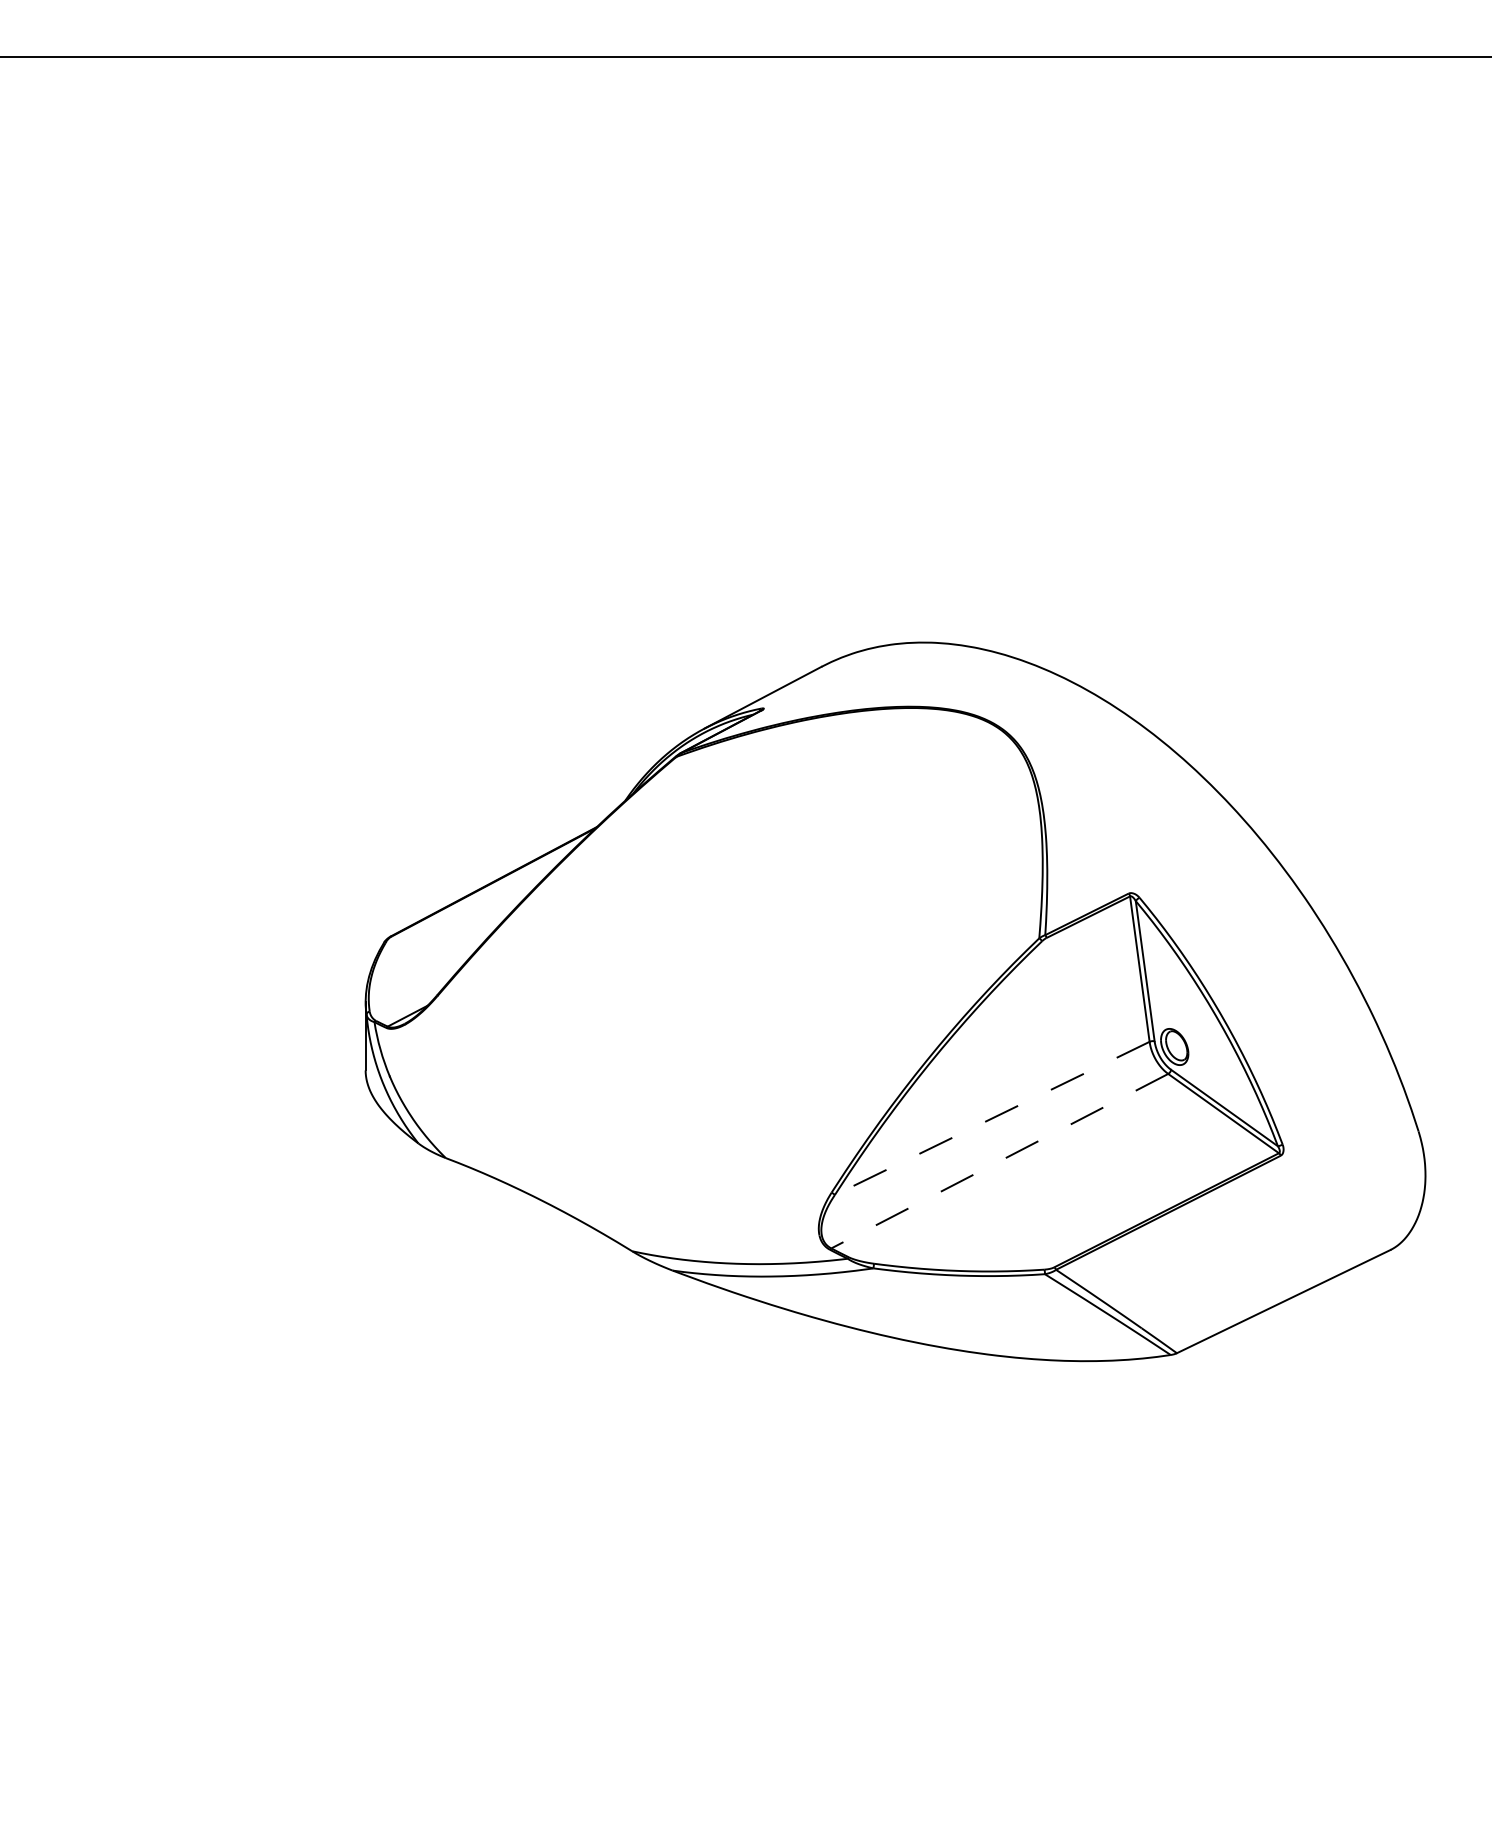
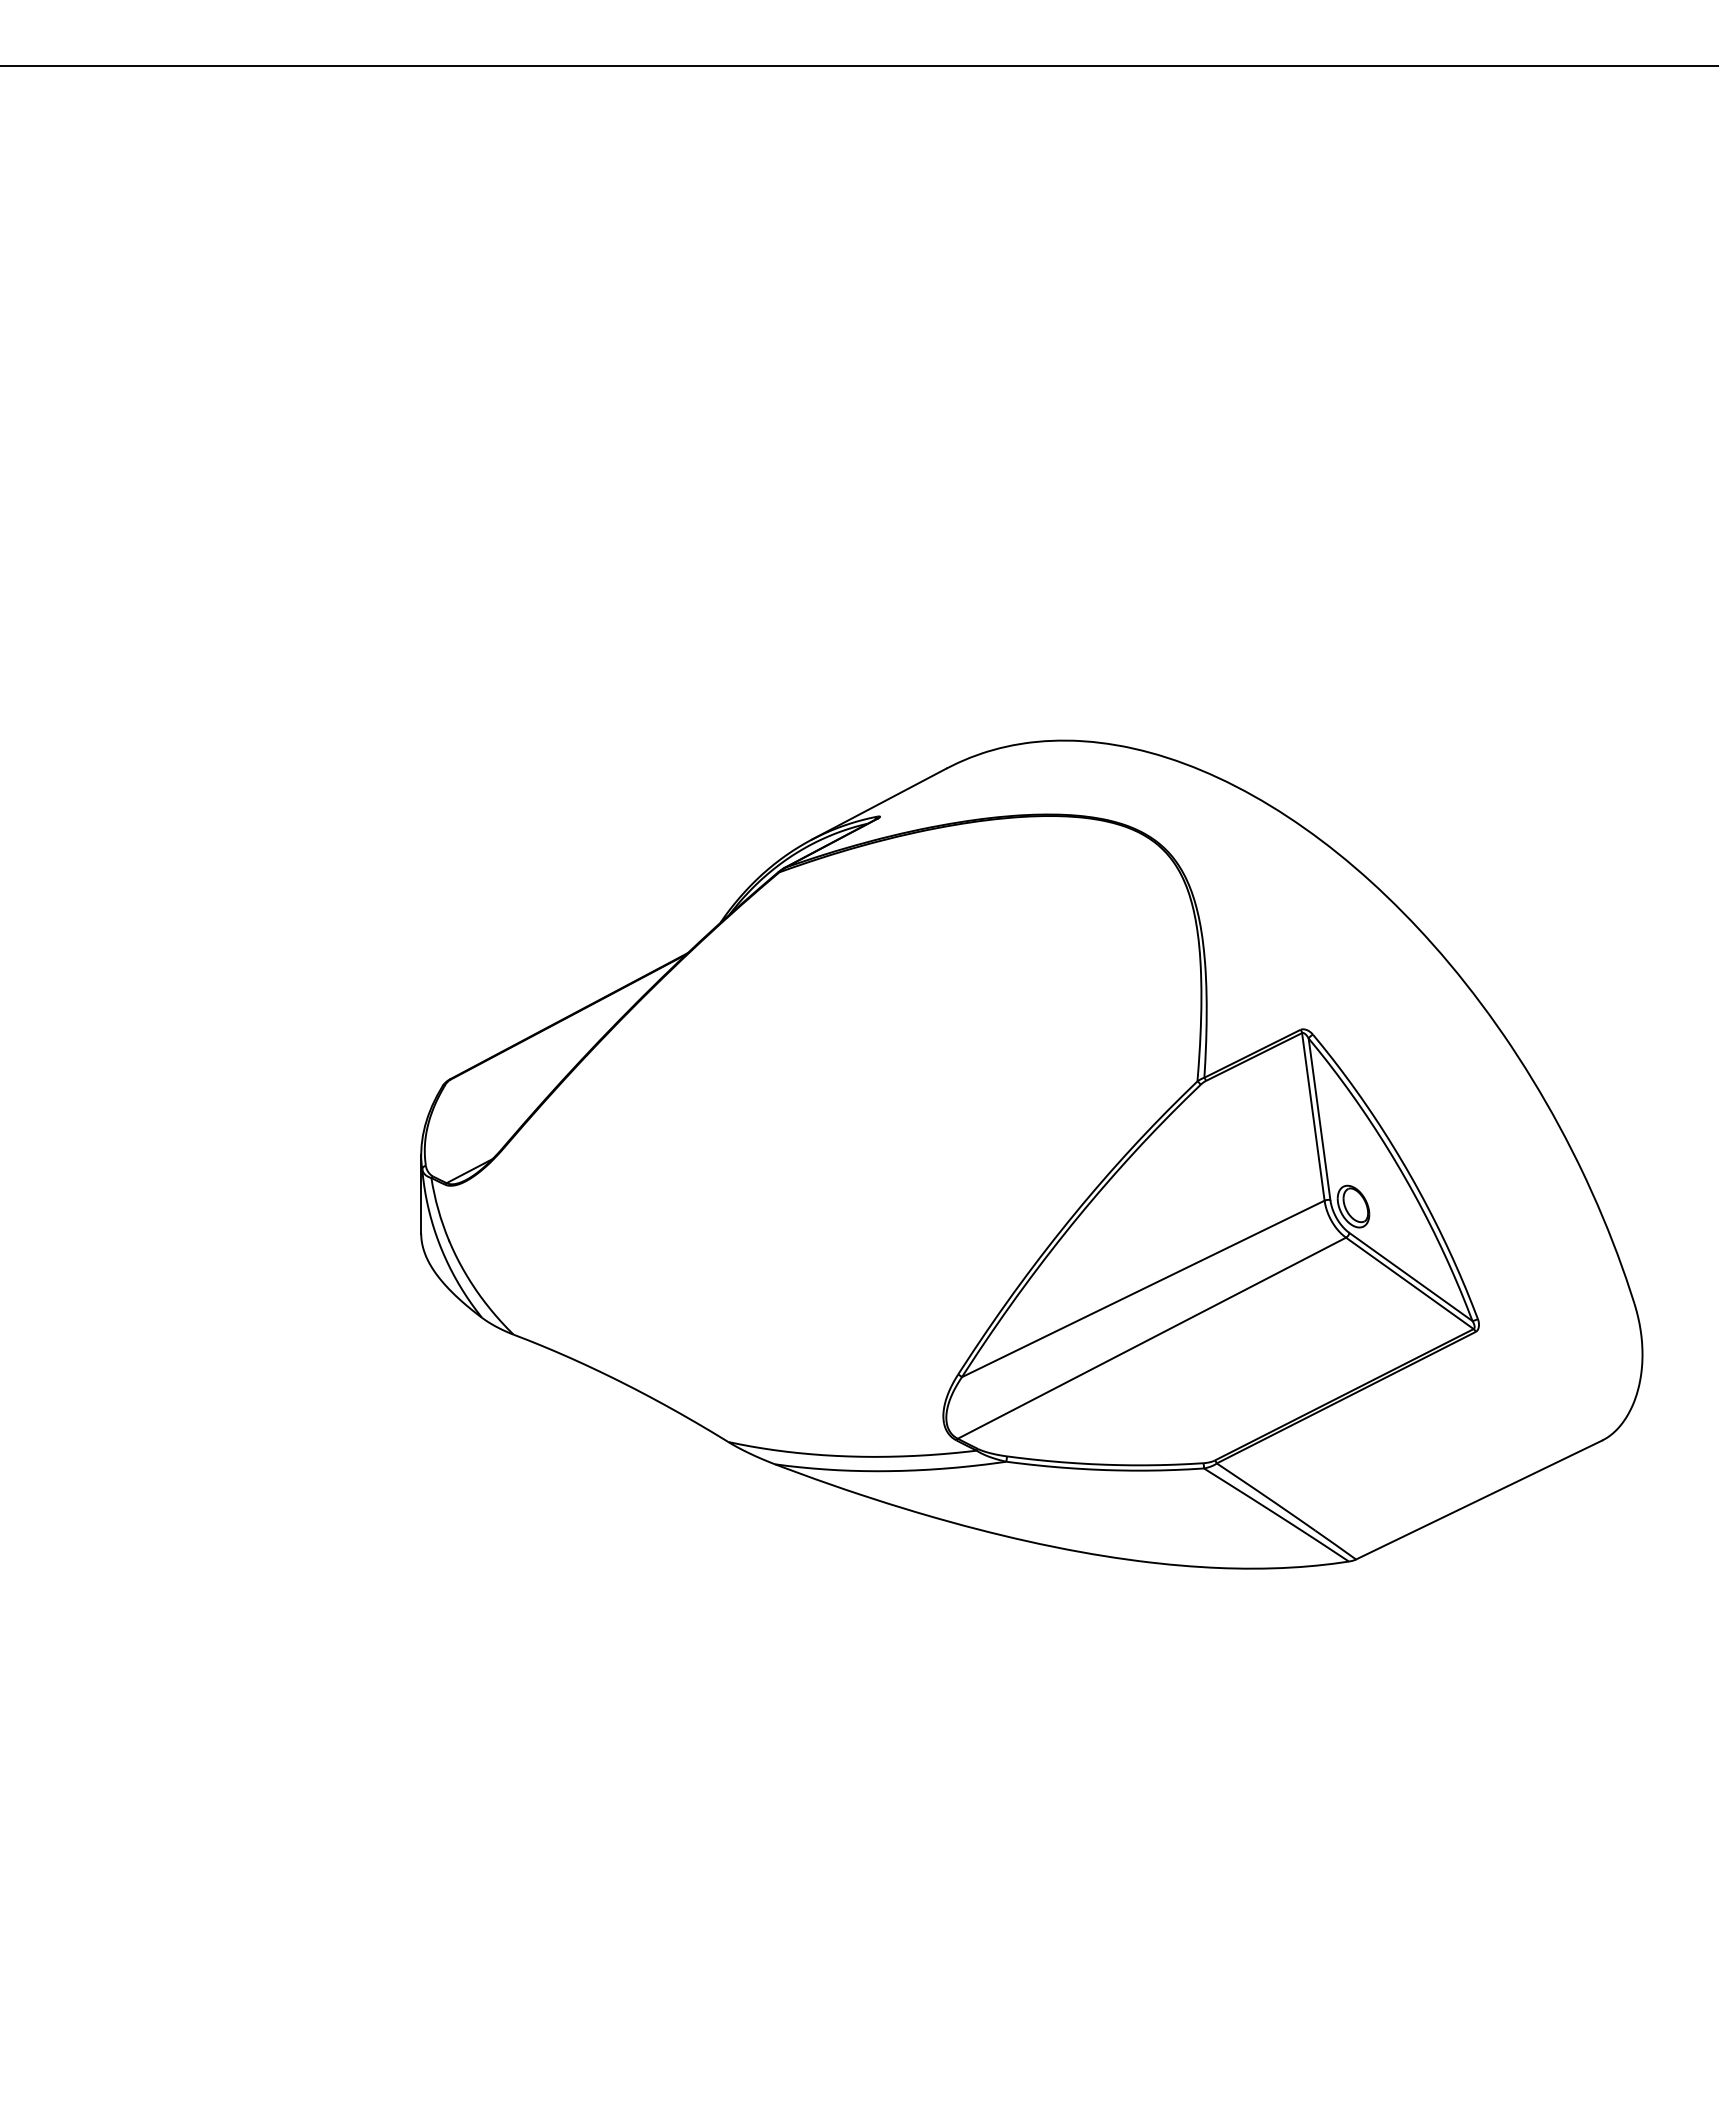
line: (992, 1118) -> (1143, 1288), dashed -> solid
line: (999, 1161) -> (1151, 1338), dashed -> solid

